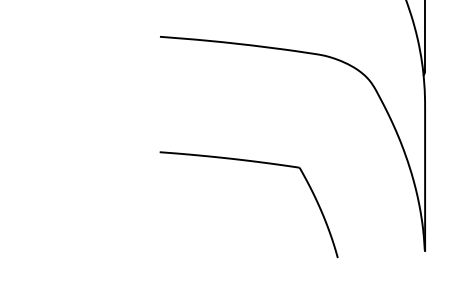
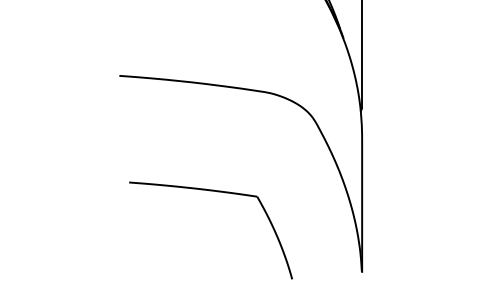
part: (256, 163) -> (217, 192), moved

